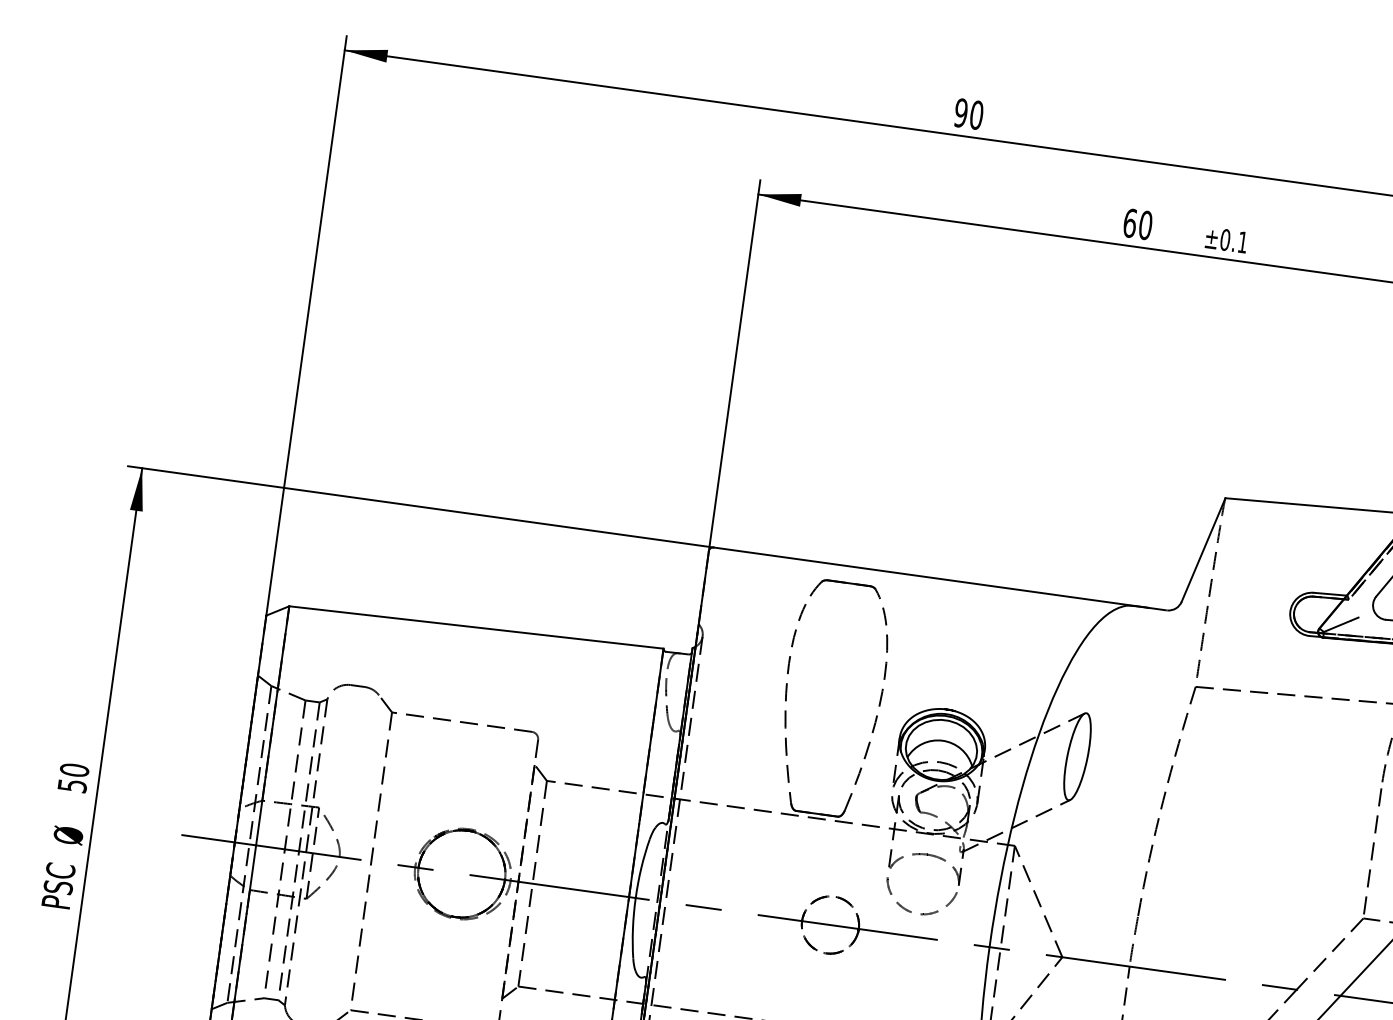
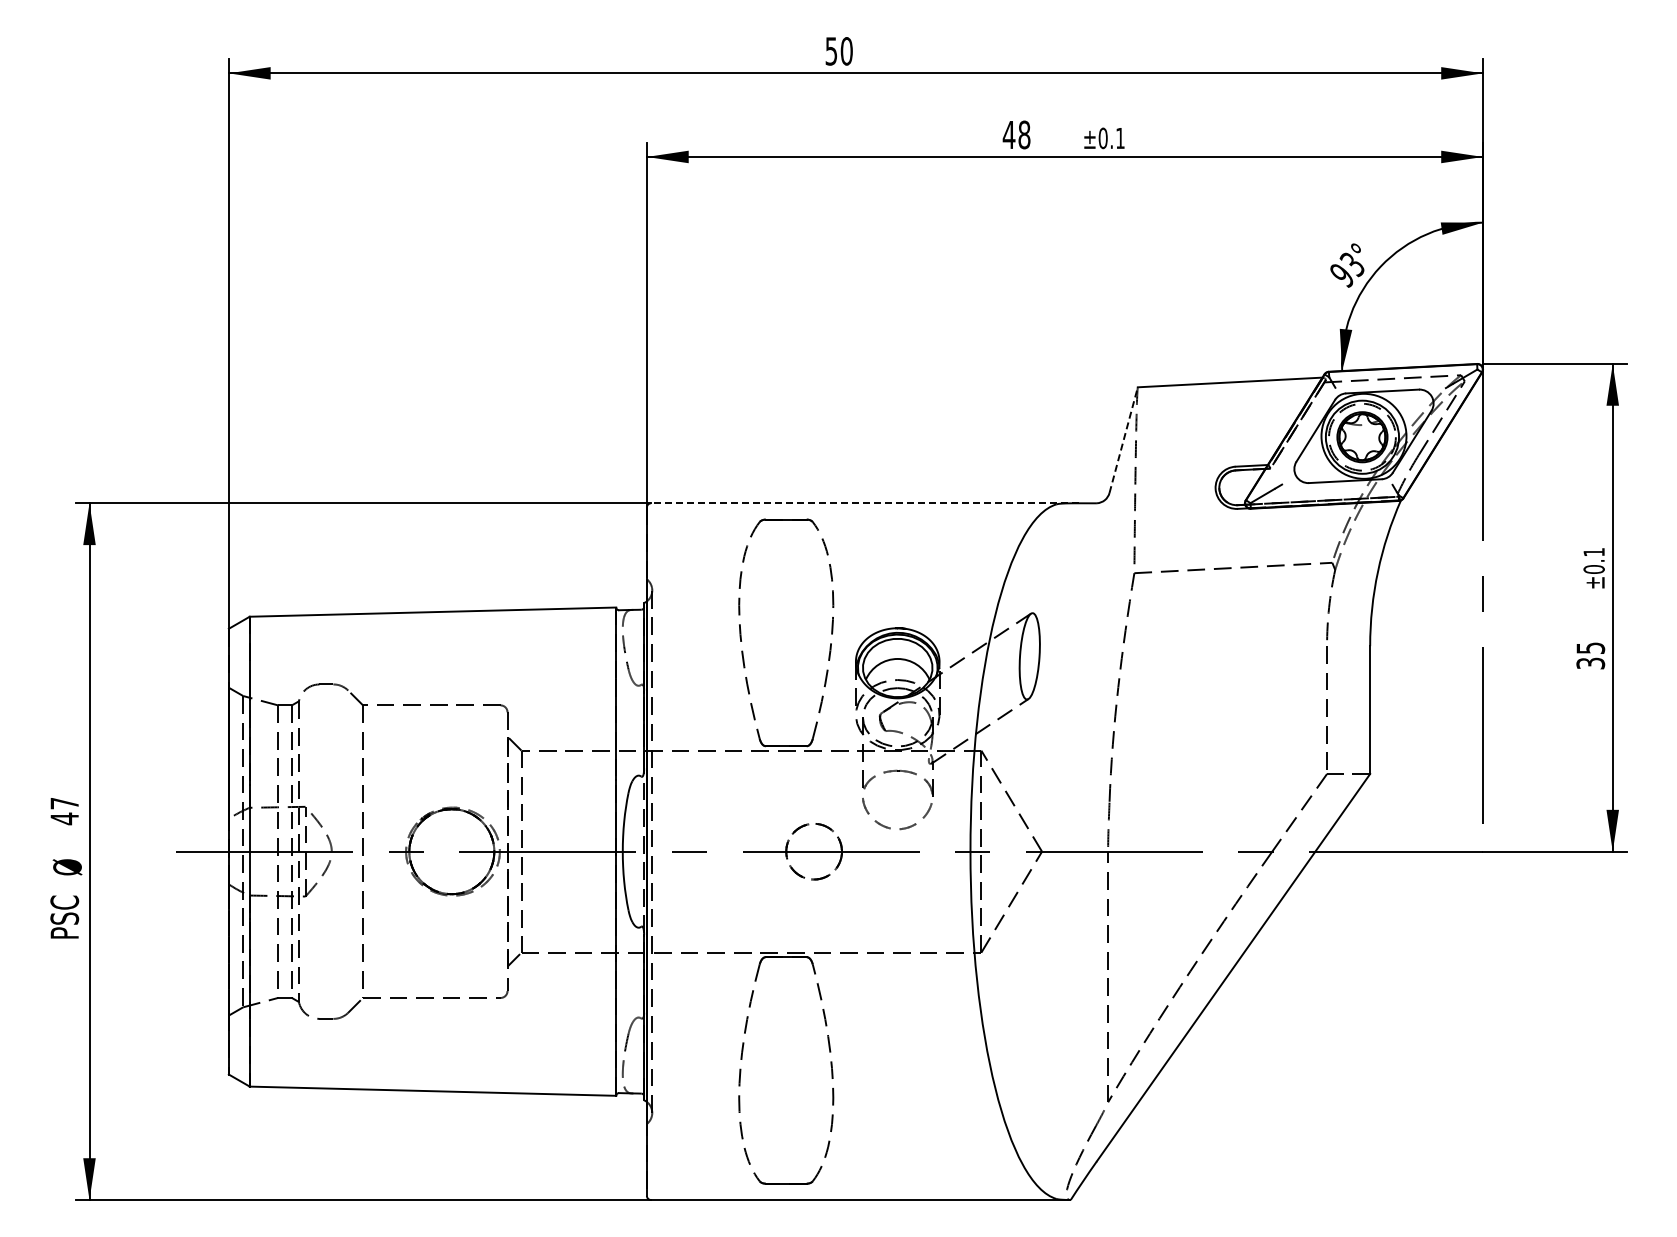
text: (961, 113) -> (831, 51), 90 -> 50
text: (1137, 223) -> (1016, 134), 60 -> 48
line: (1203, 550) -> (1123, 440), solid -> dashed
line: (931, 578) -> (865, 503), solid -> dashed
text: (73, 778) -> (64, 811), 50 -> 47

